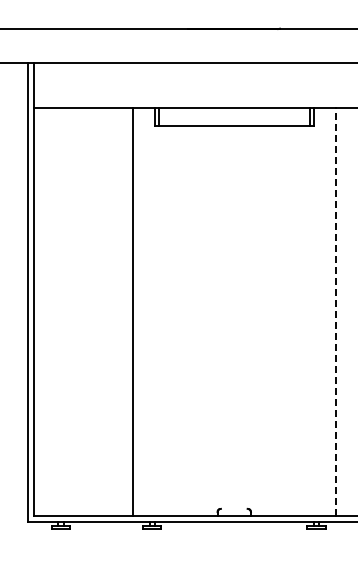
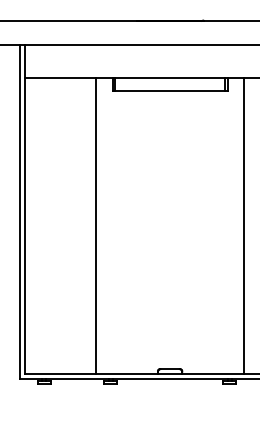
line: (335, 311) -> (243, 225), dashed -> solid
line: (233, 508) -> (169, 368), added

